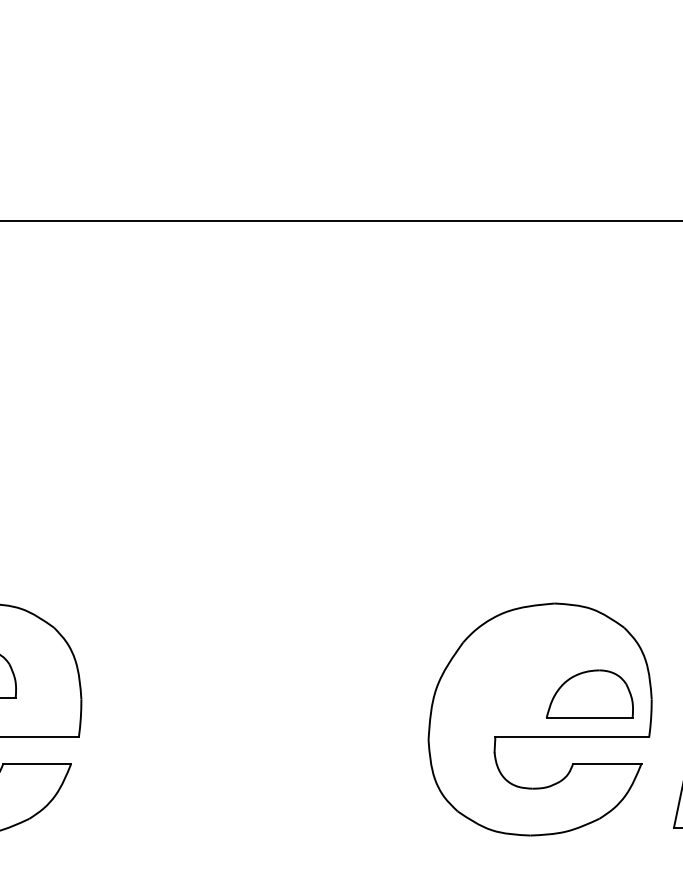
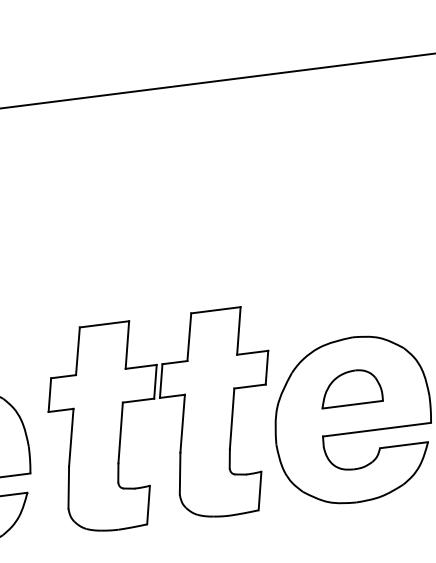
part: (300, 690) -> (181, 421), added
part: (589, 693) -> (350, 387), moved

